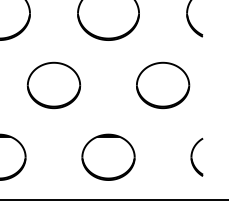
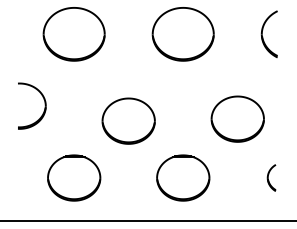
part: (53, 84) -> (128, 120), moved
part: (162, 84) -> (237, 118), moved
part: (196, 156) -> (271, 177), size x0.7

